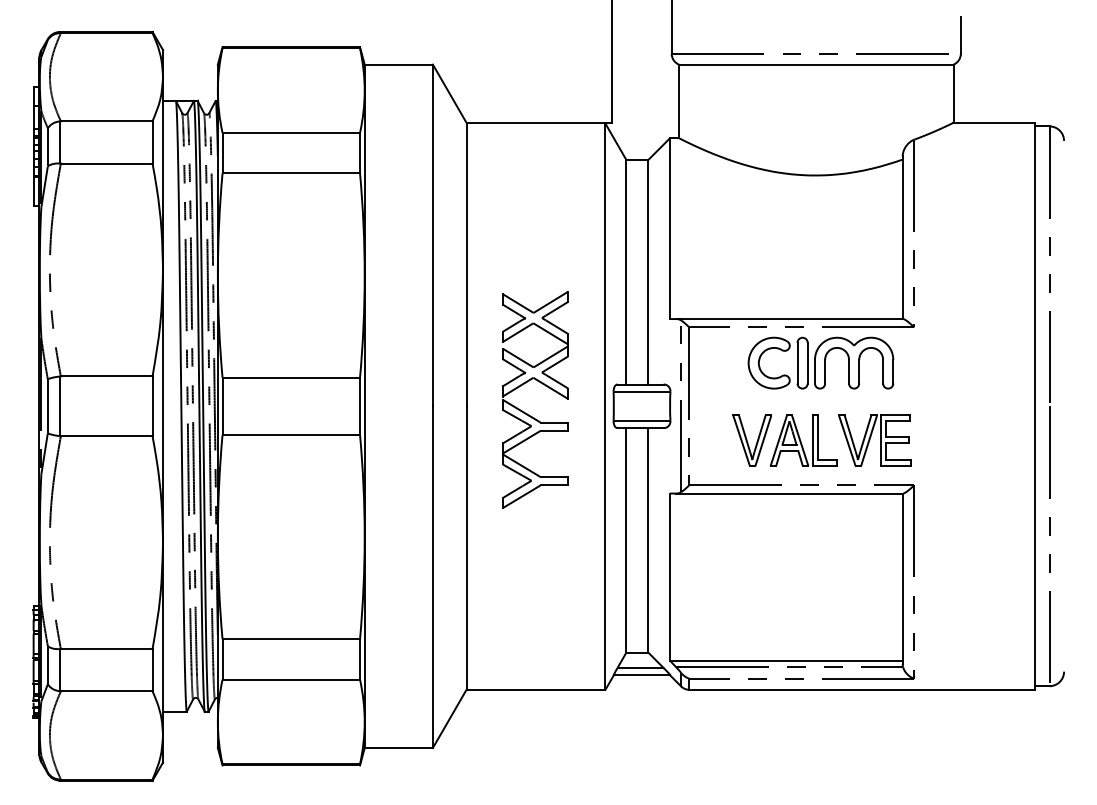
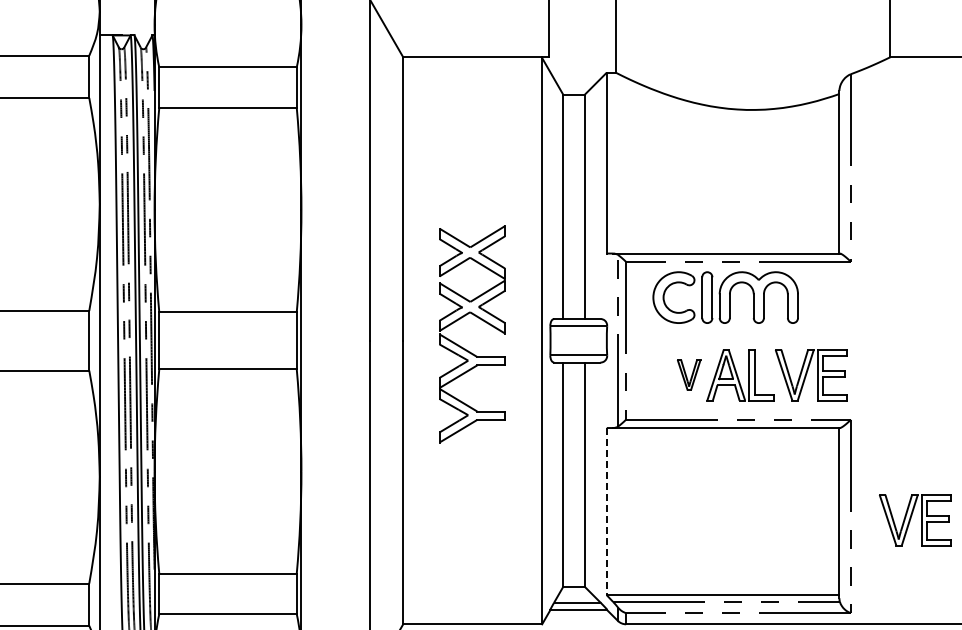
part: (820, 362) -> (725, 296), moved
part: (752, 440) -> (689, 374), size x0.6
line: (670, 577) -> (607, 511), solid -> dashed
part: (978, 585) -> (915, 519), added

